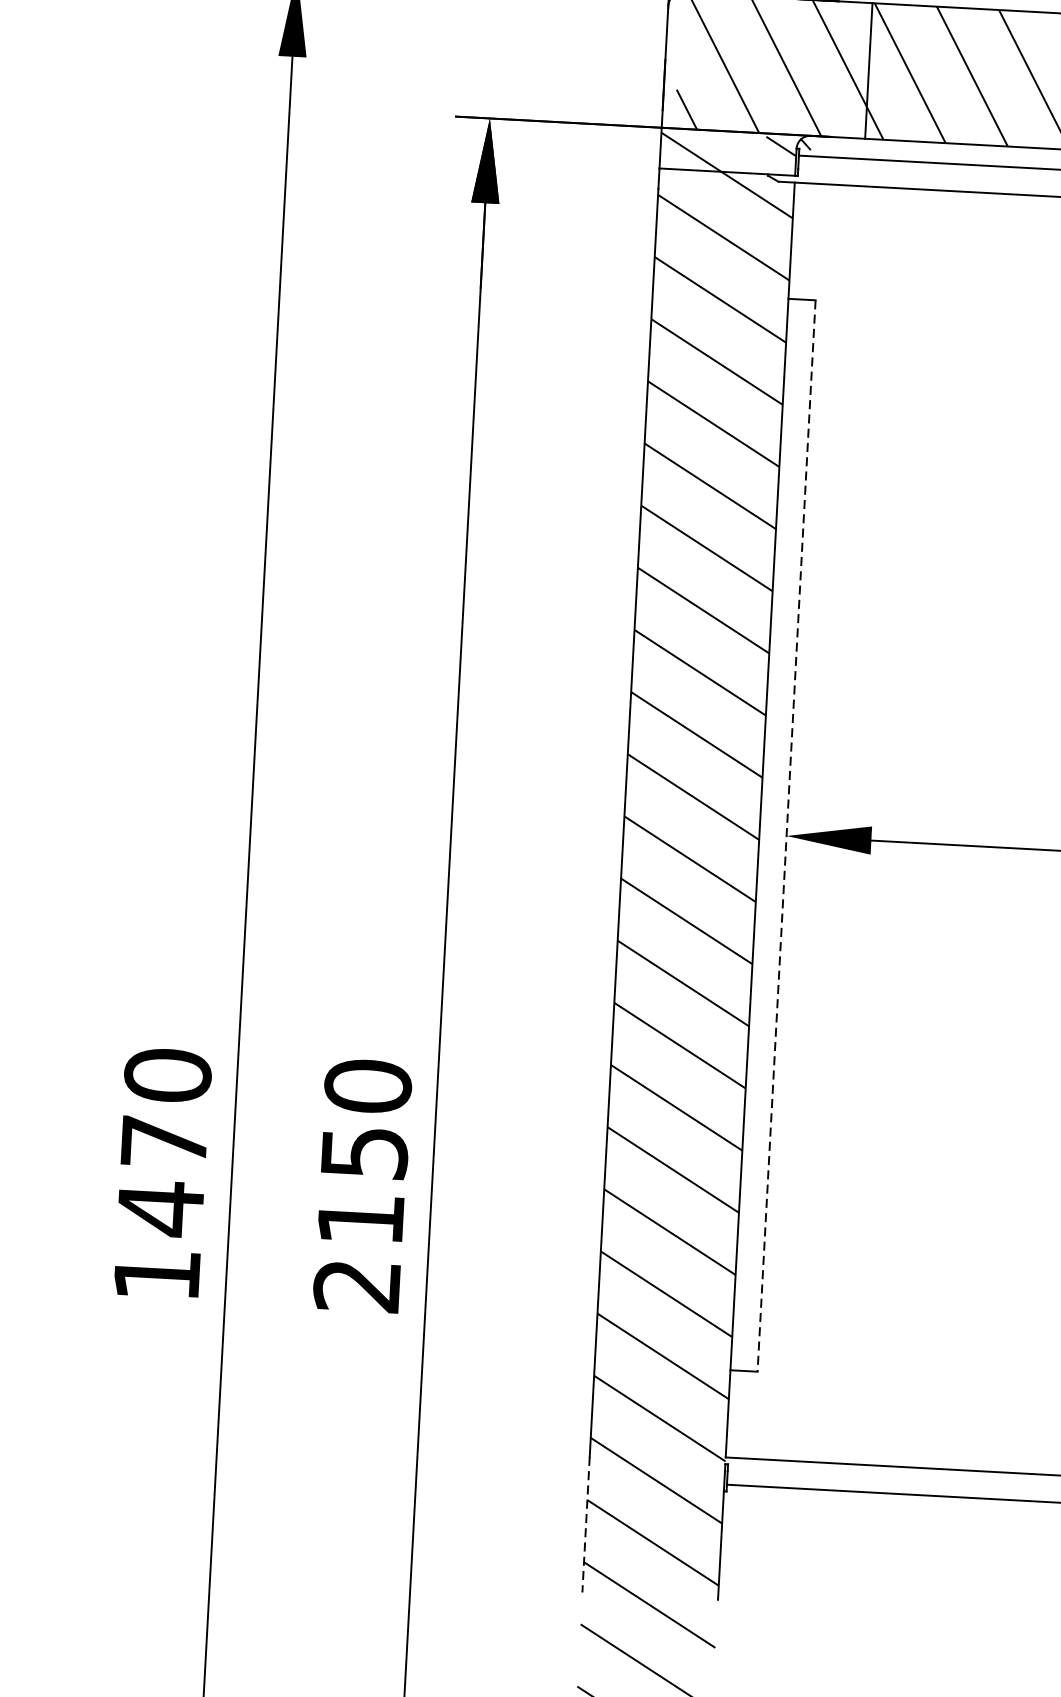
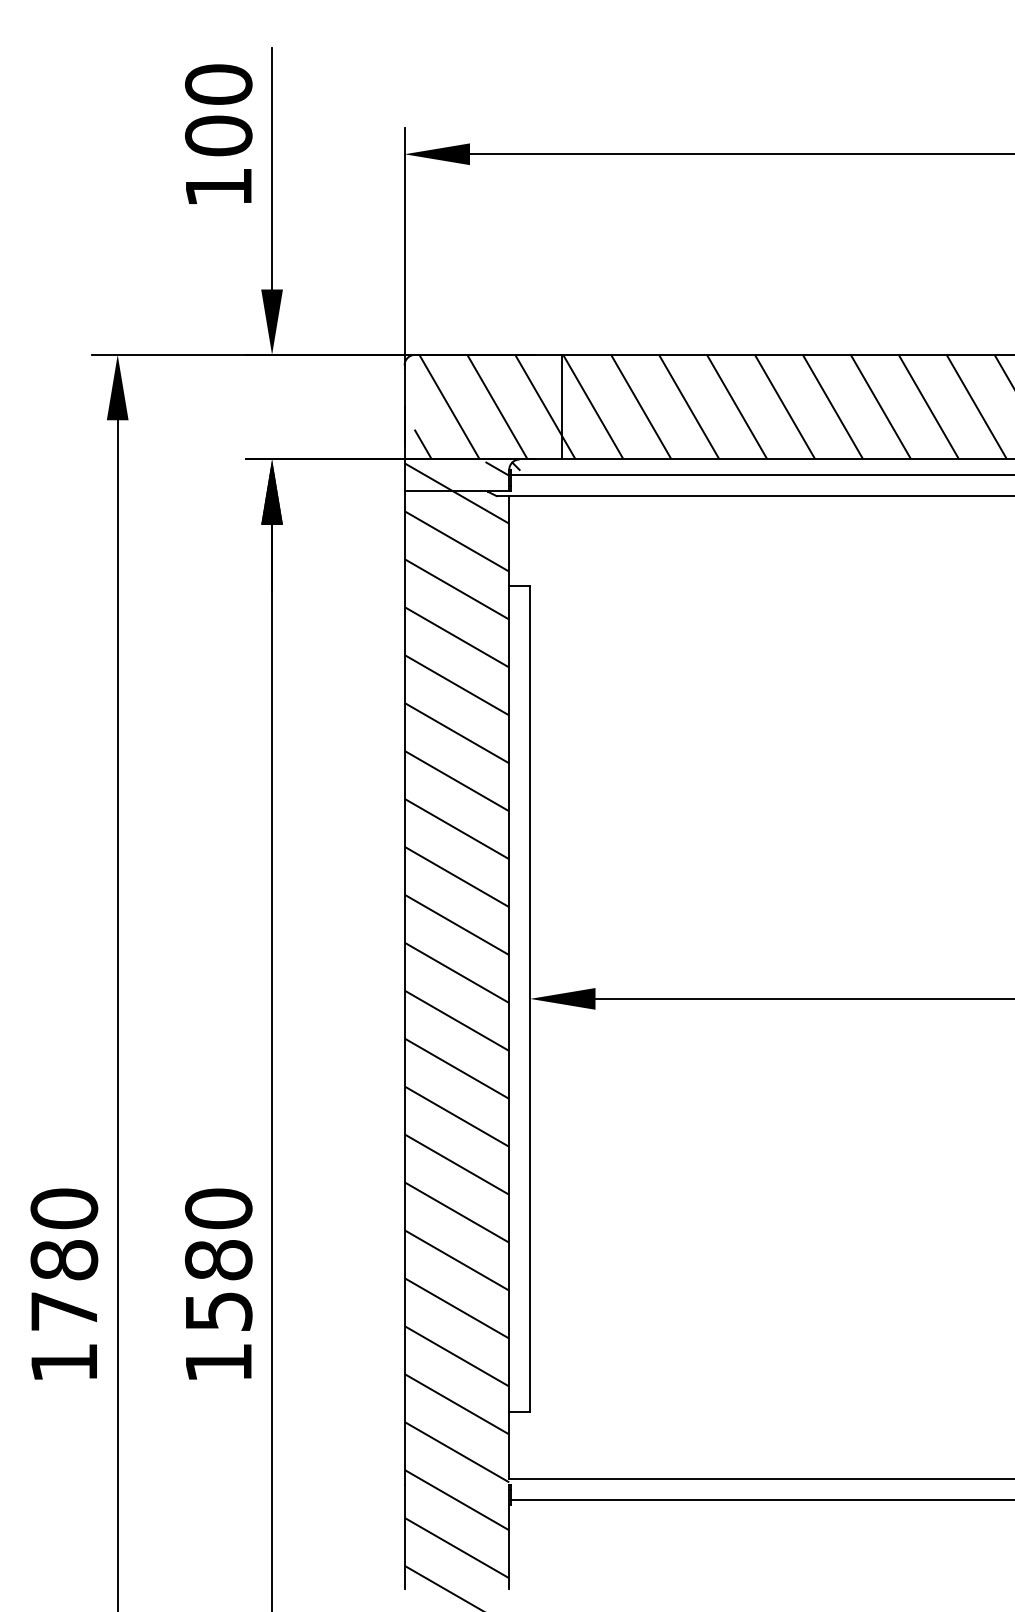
line: (787, 836) -> (530, 999), dashed -> solid
text: (162, 1176) -> (64, 1286), 1470 -> 1780
text: (360, 1219) -> (218, 1311), 2150 -> 1580
line: (585, 1525) -> (404, 1537), dashed -> solid

